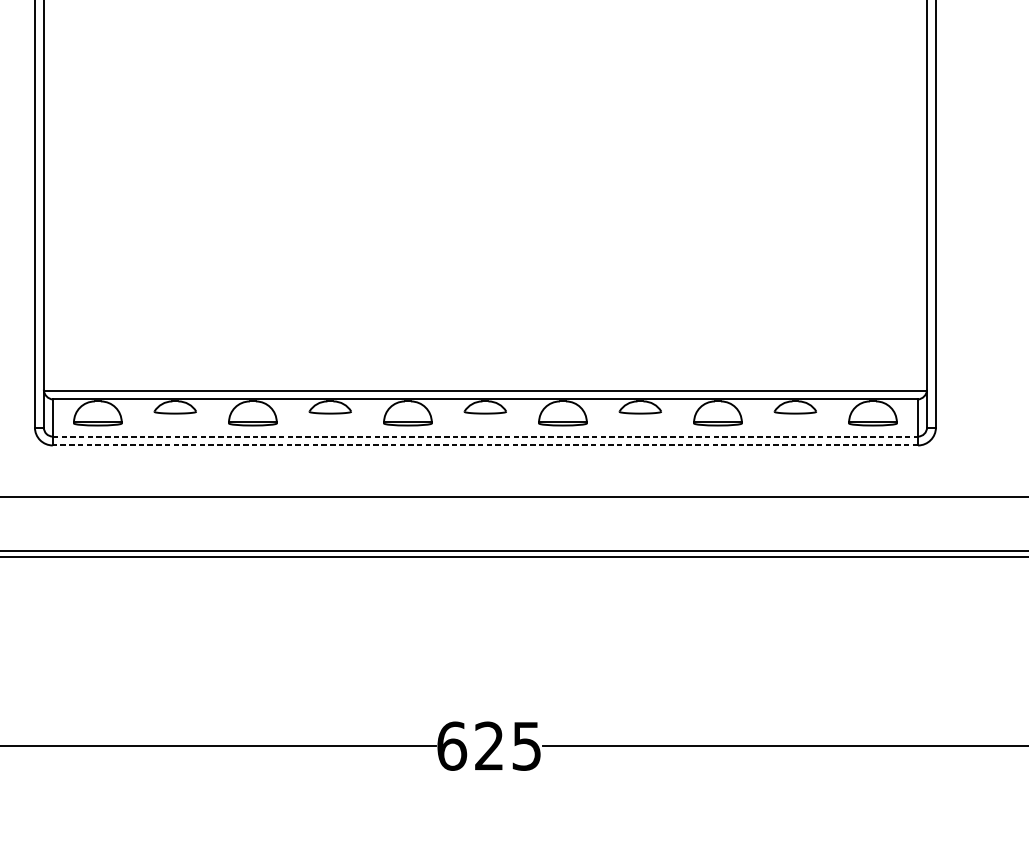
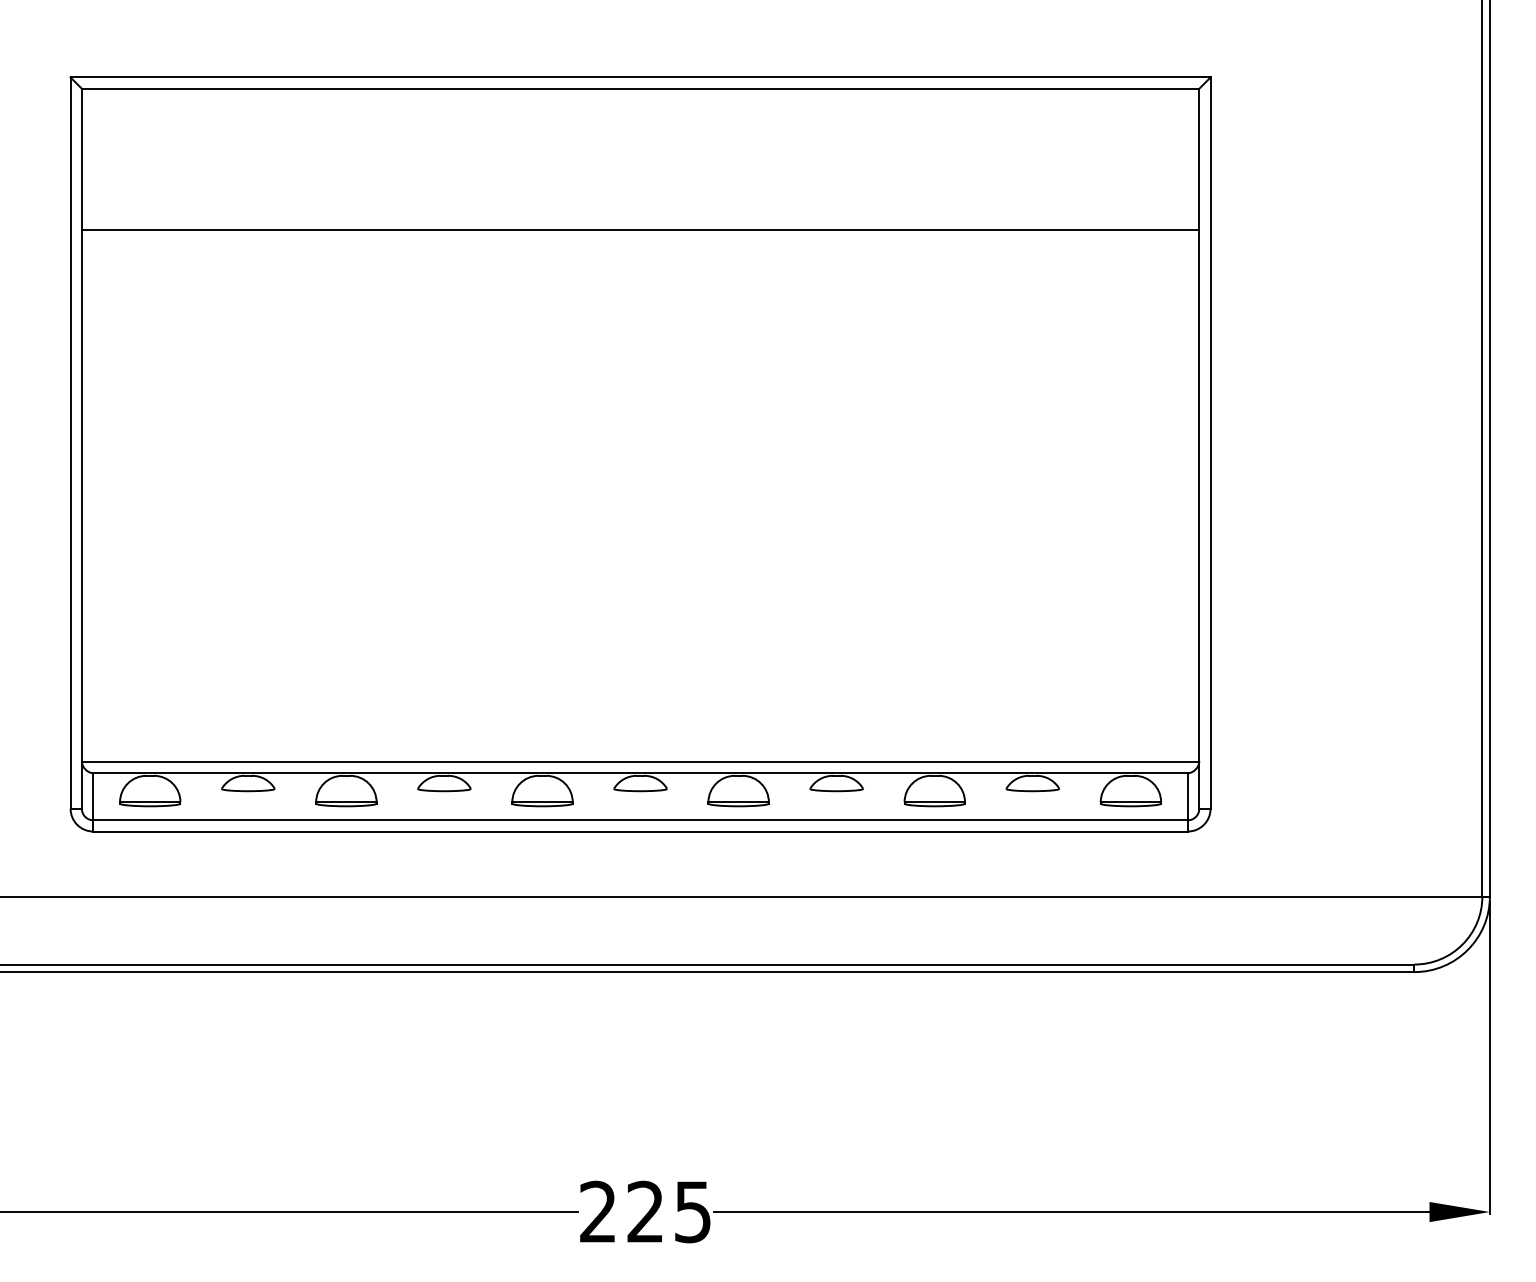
line: (486, 436) -> (641, 820), dashed -> solid
line: (485, 445) -> (640, 831), dashed -> solid
text: (452, 745) -> (598, 1211), 625 -> 225

